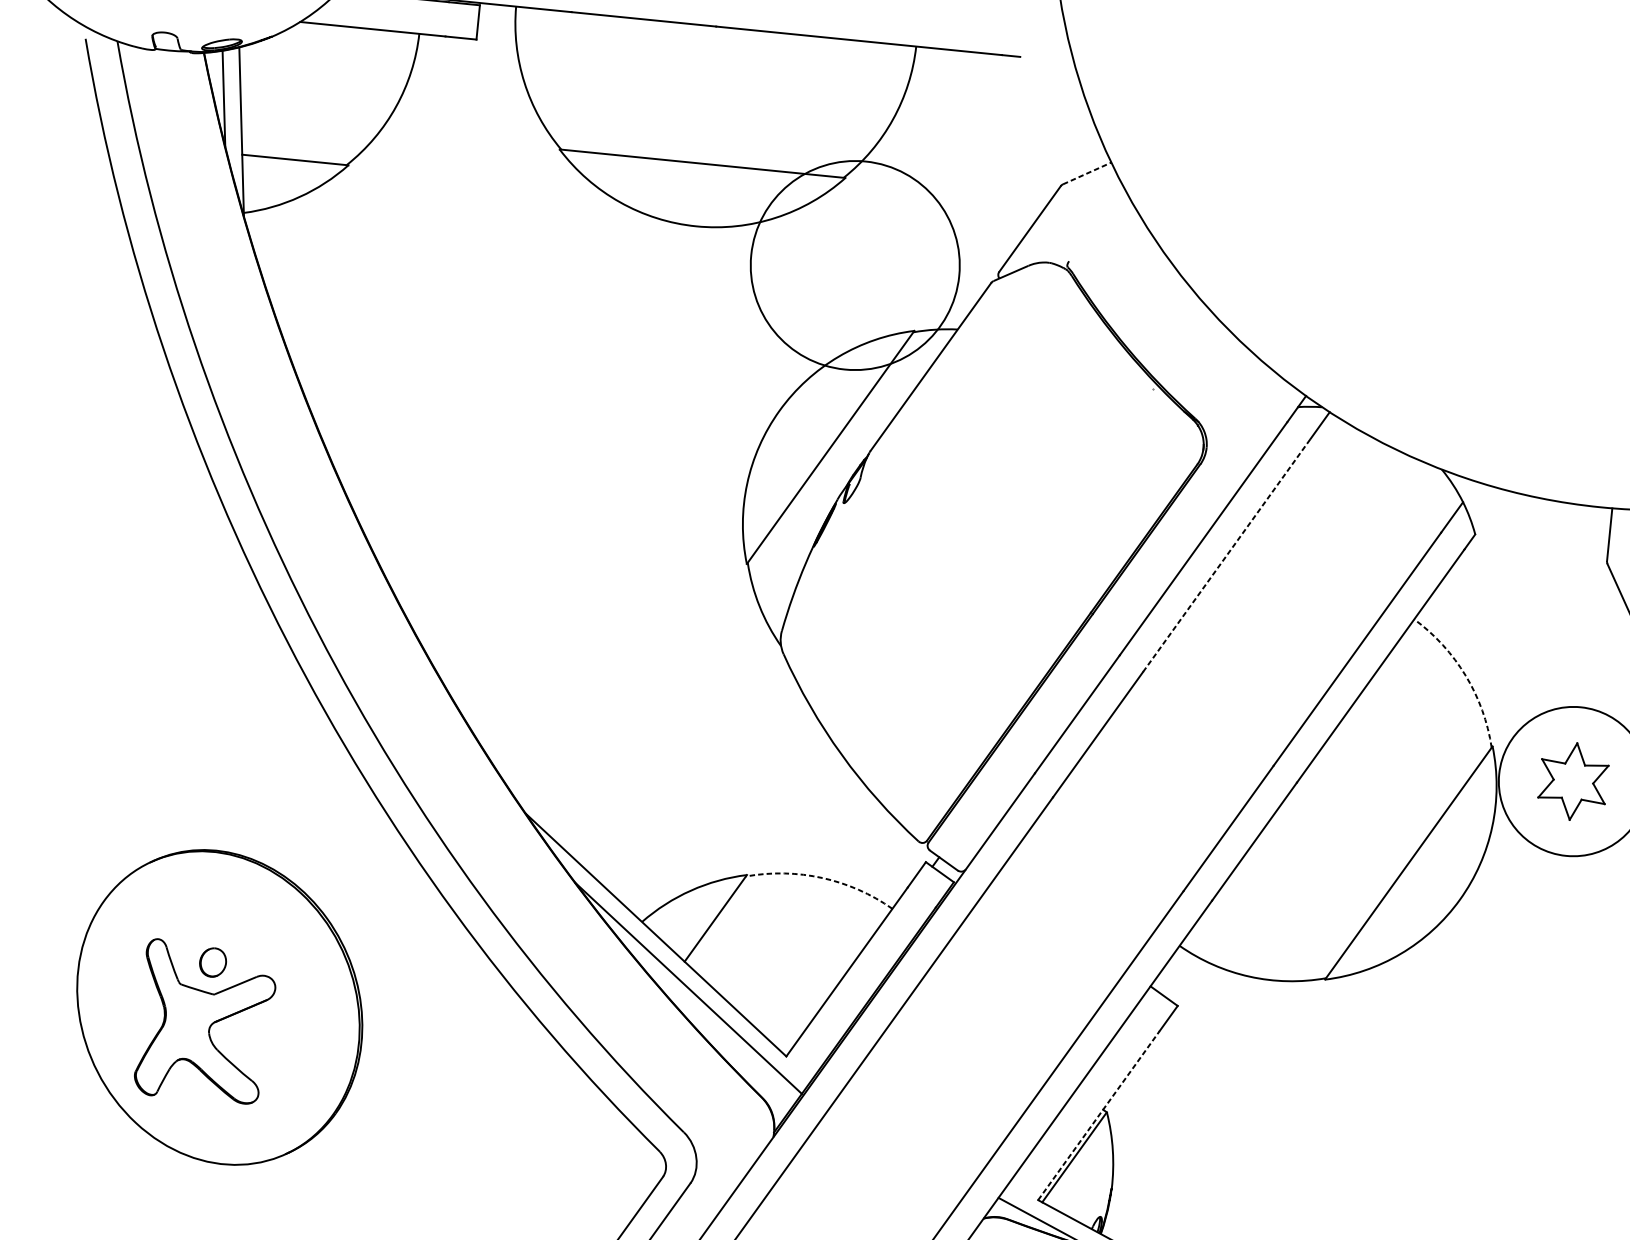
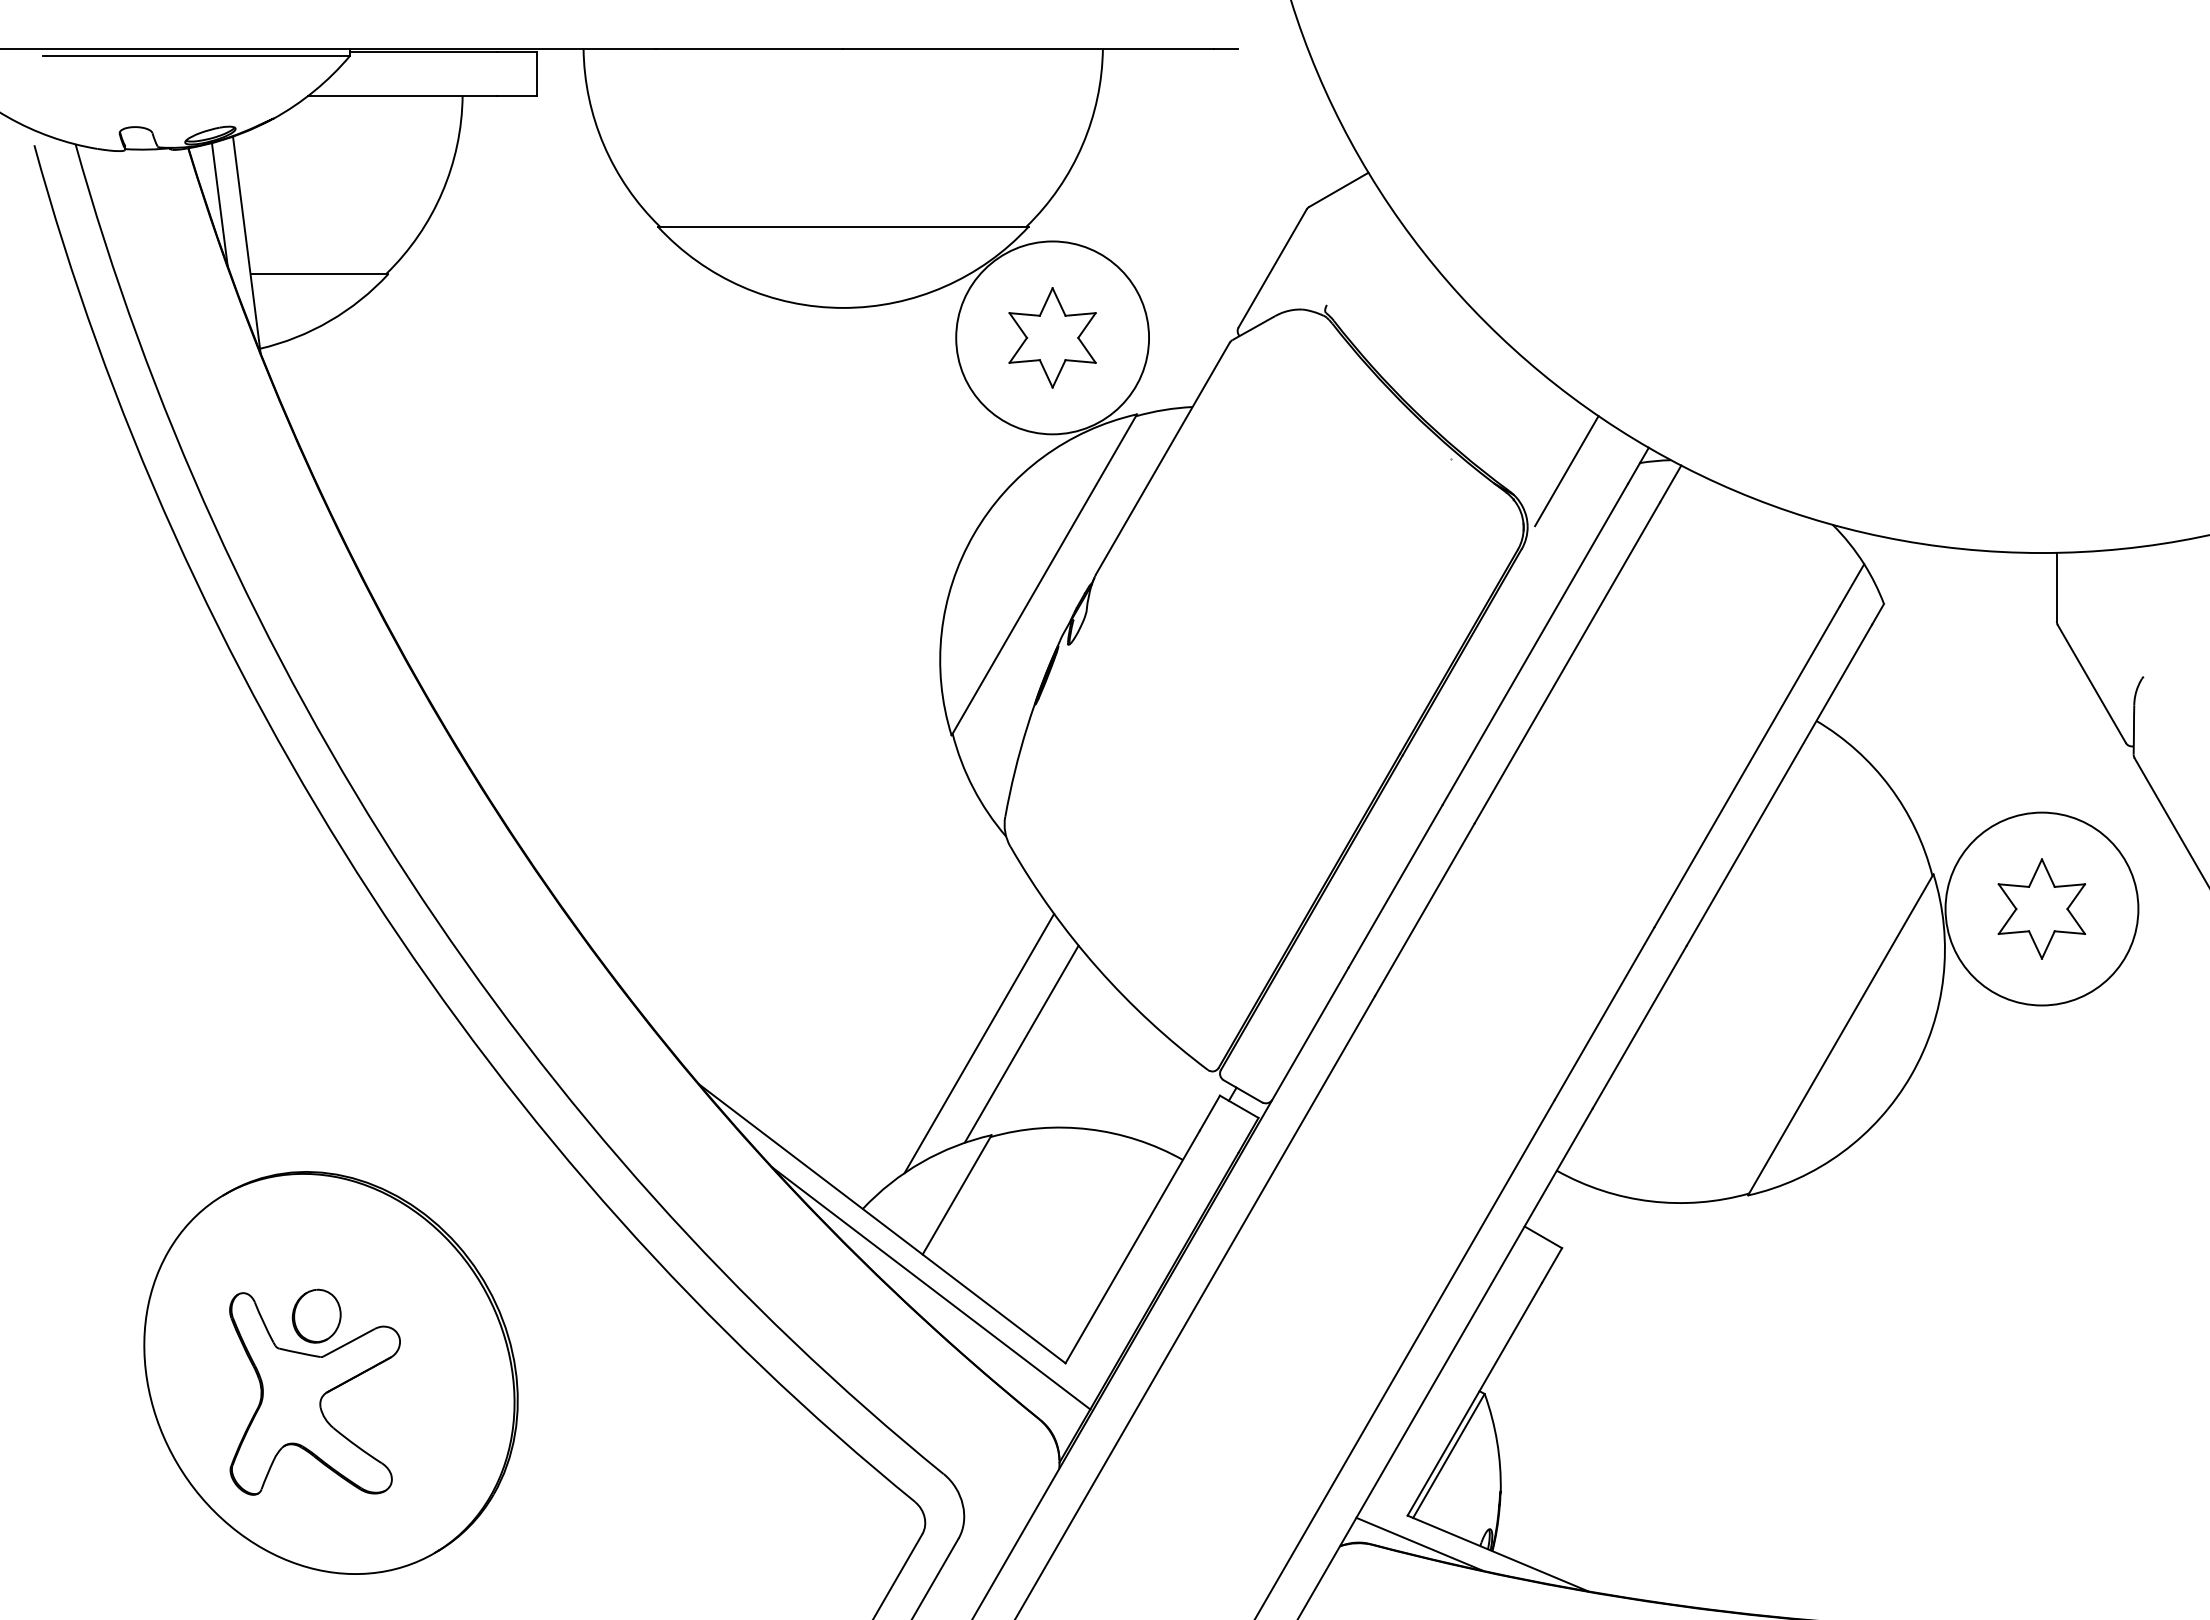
line: (1087, 173) -> (1339, 189), dashed -> solid
circle: (855, 265) -> (1052, 337), size x0.71
part: (855, 265) -> (1052, 337), added
line: (1240, 407) -> (1566, 471), added
line: (1226, 555) -> (1567, 662), dashed -> solid
arc: (1466, 676) -> (1890, 787), dashed -> solid
line: (744, 803) -> (979, 1043), added
line: (777, 806) -> (1021, 1043), added
arc: (822, 878) -> (1089, 1129), dashed -> solid
part: (212, 962) -> (316, 1315), size x1.43
line: (1099, 1115) -> (1475, 1398), dashed -> solid

